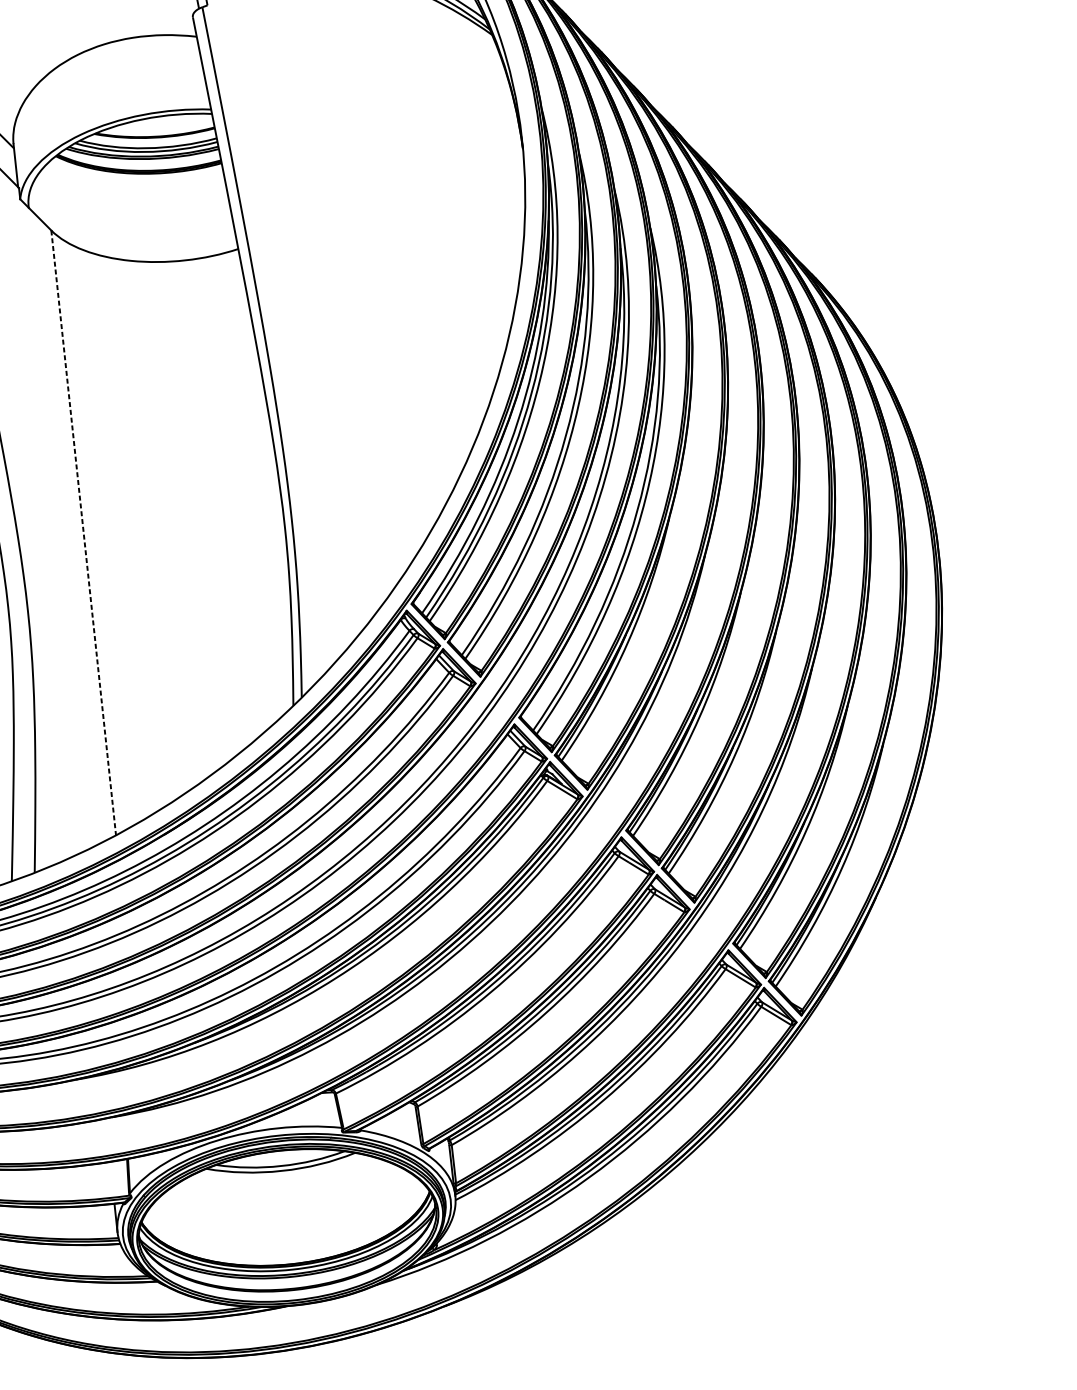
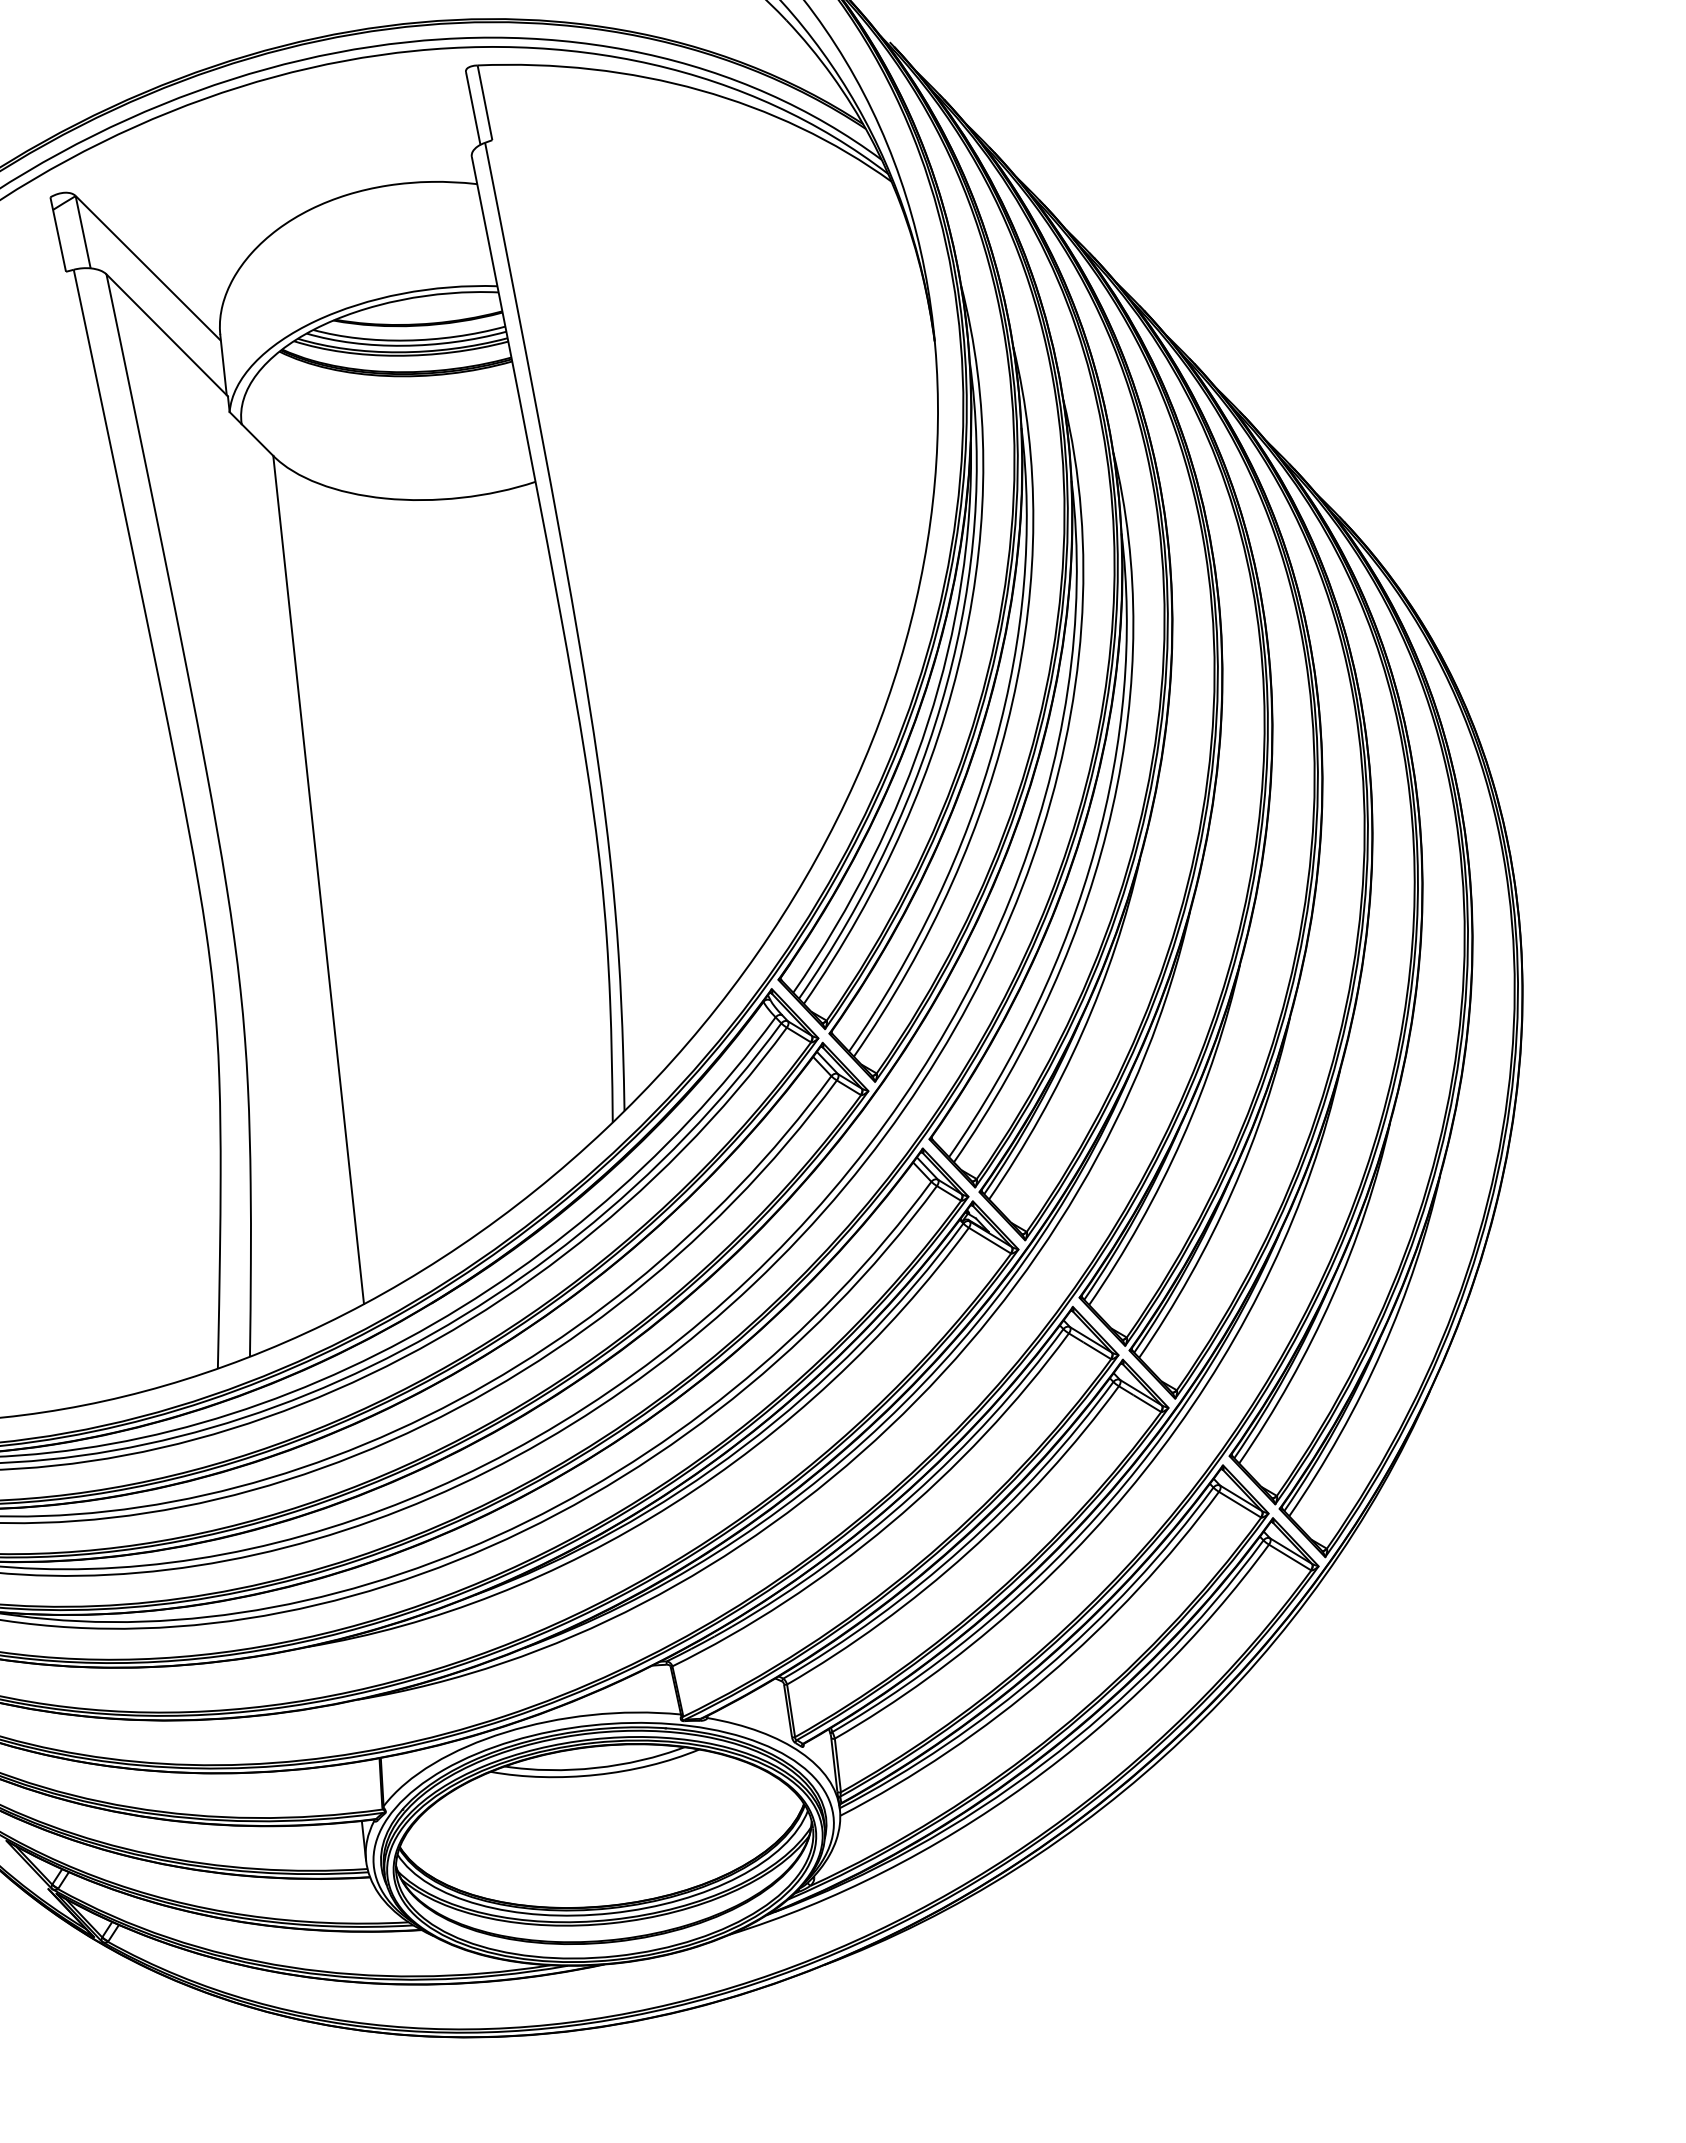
line: (83, 533) -> (318, 880), dashed -> solid

